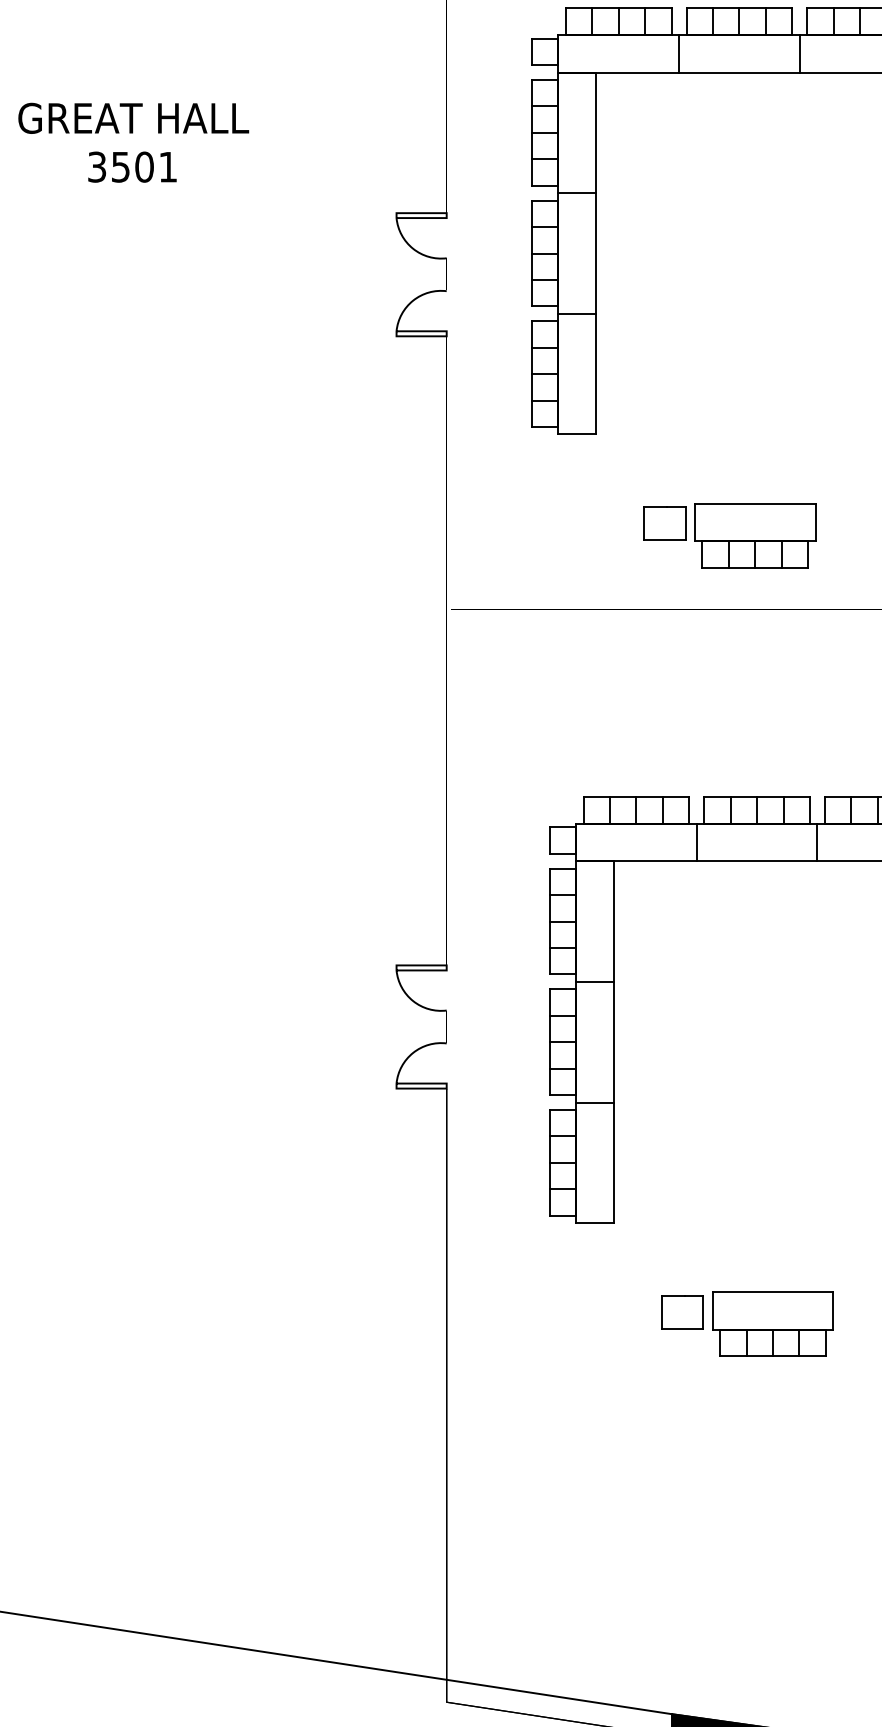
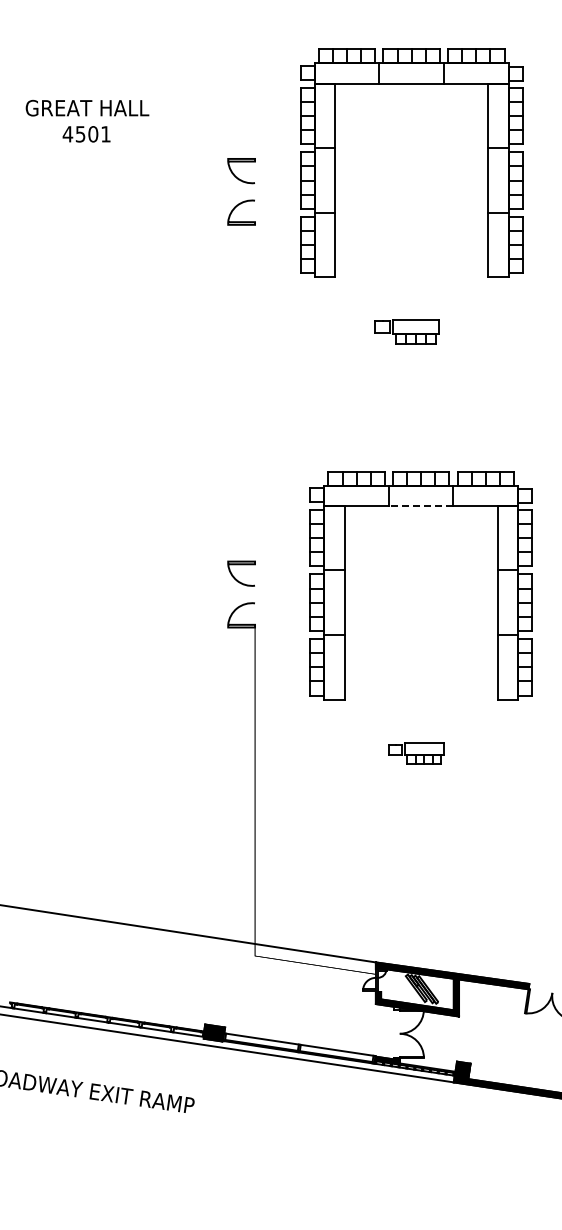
text: (96, 167) -> (67, 134), 3501 -> 4501
part: (729, 535) -> (406, 331), size x0.7
line: (755, 860) -> (420, 505), solid -> dashed
part: (746, 1323) -> (415, 753), size x0.6

